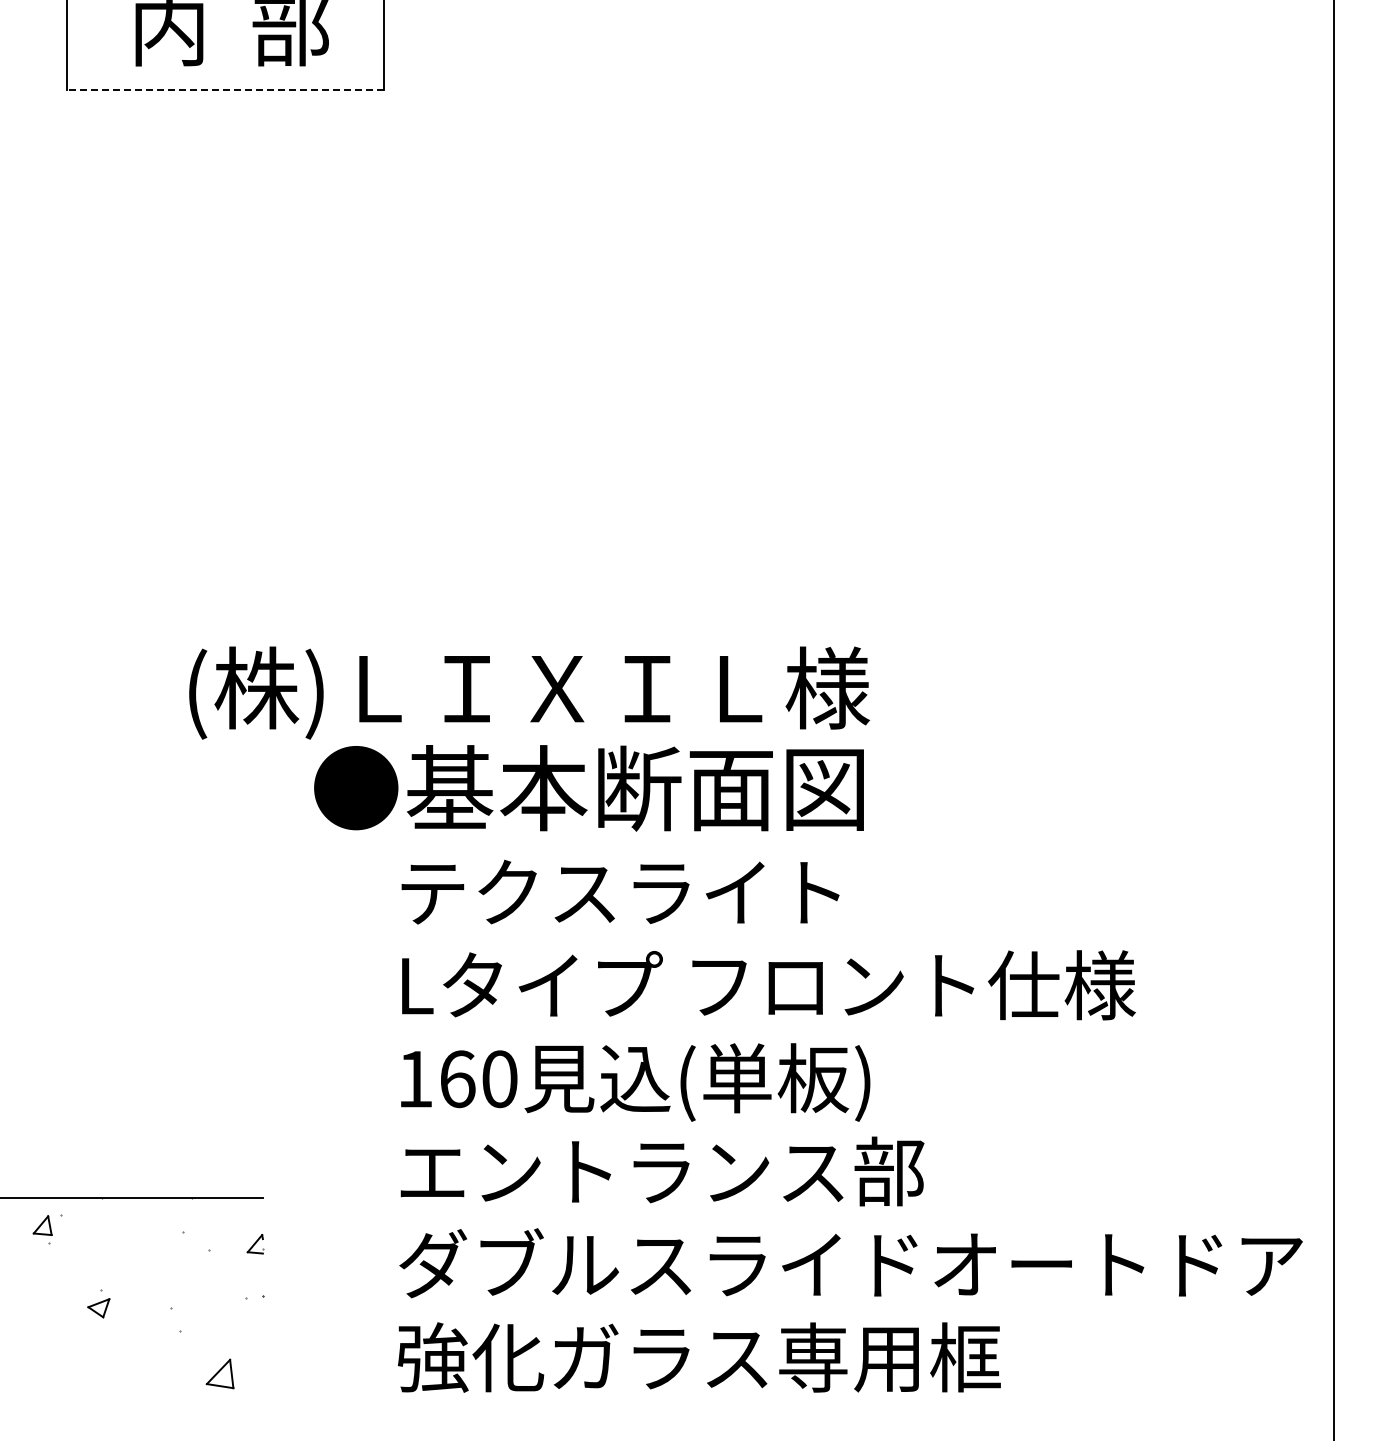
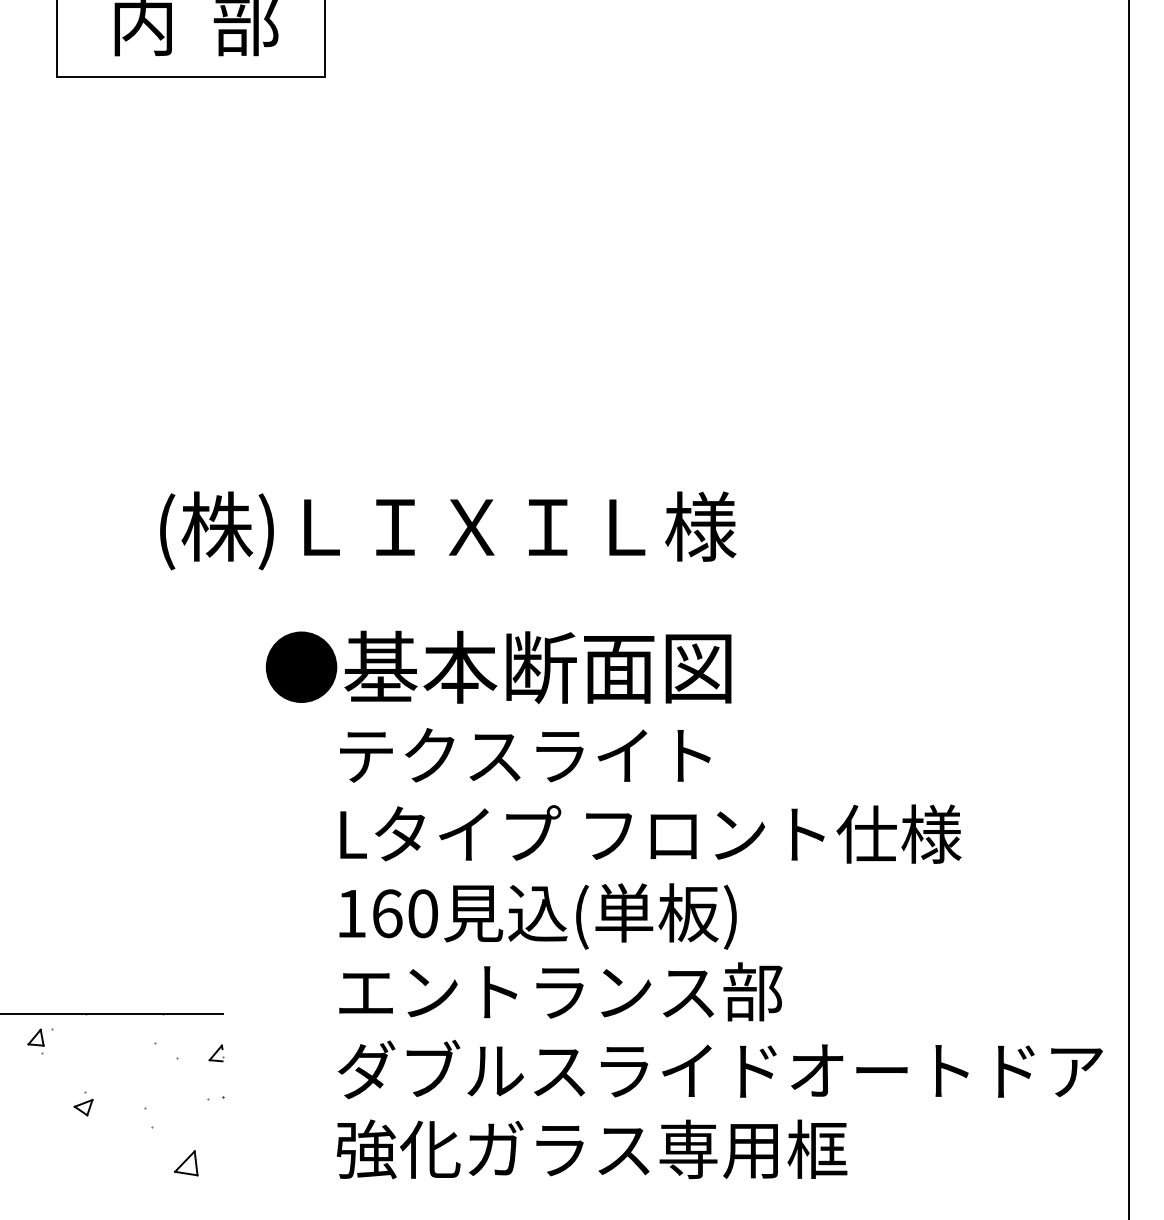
line: (225, 90) -> (190, 76), dashed -> solid
text: (529, 692) -> (448, 530), moved

